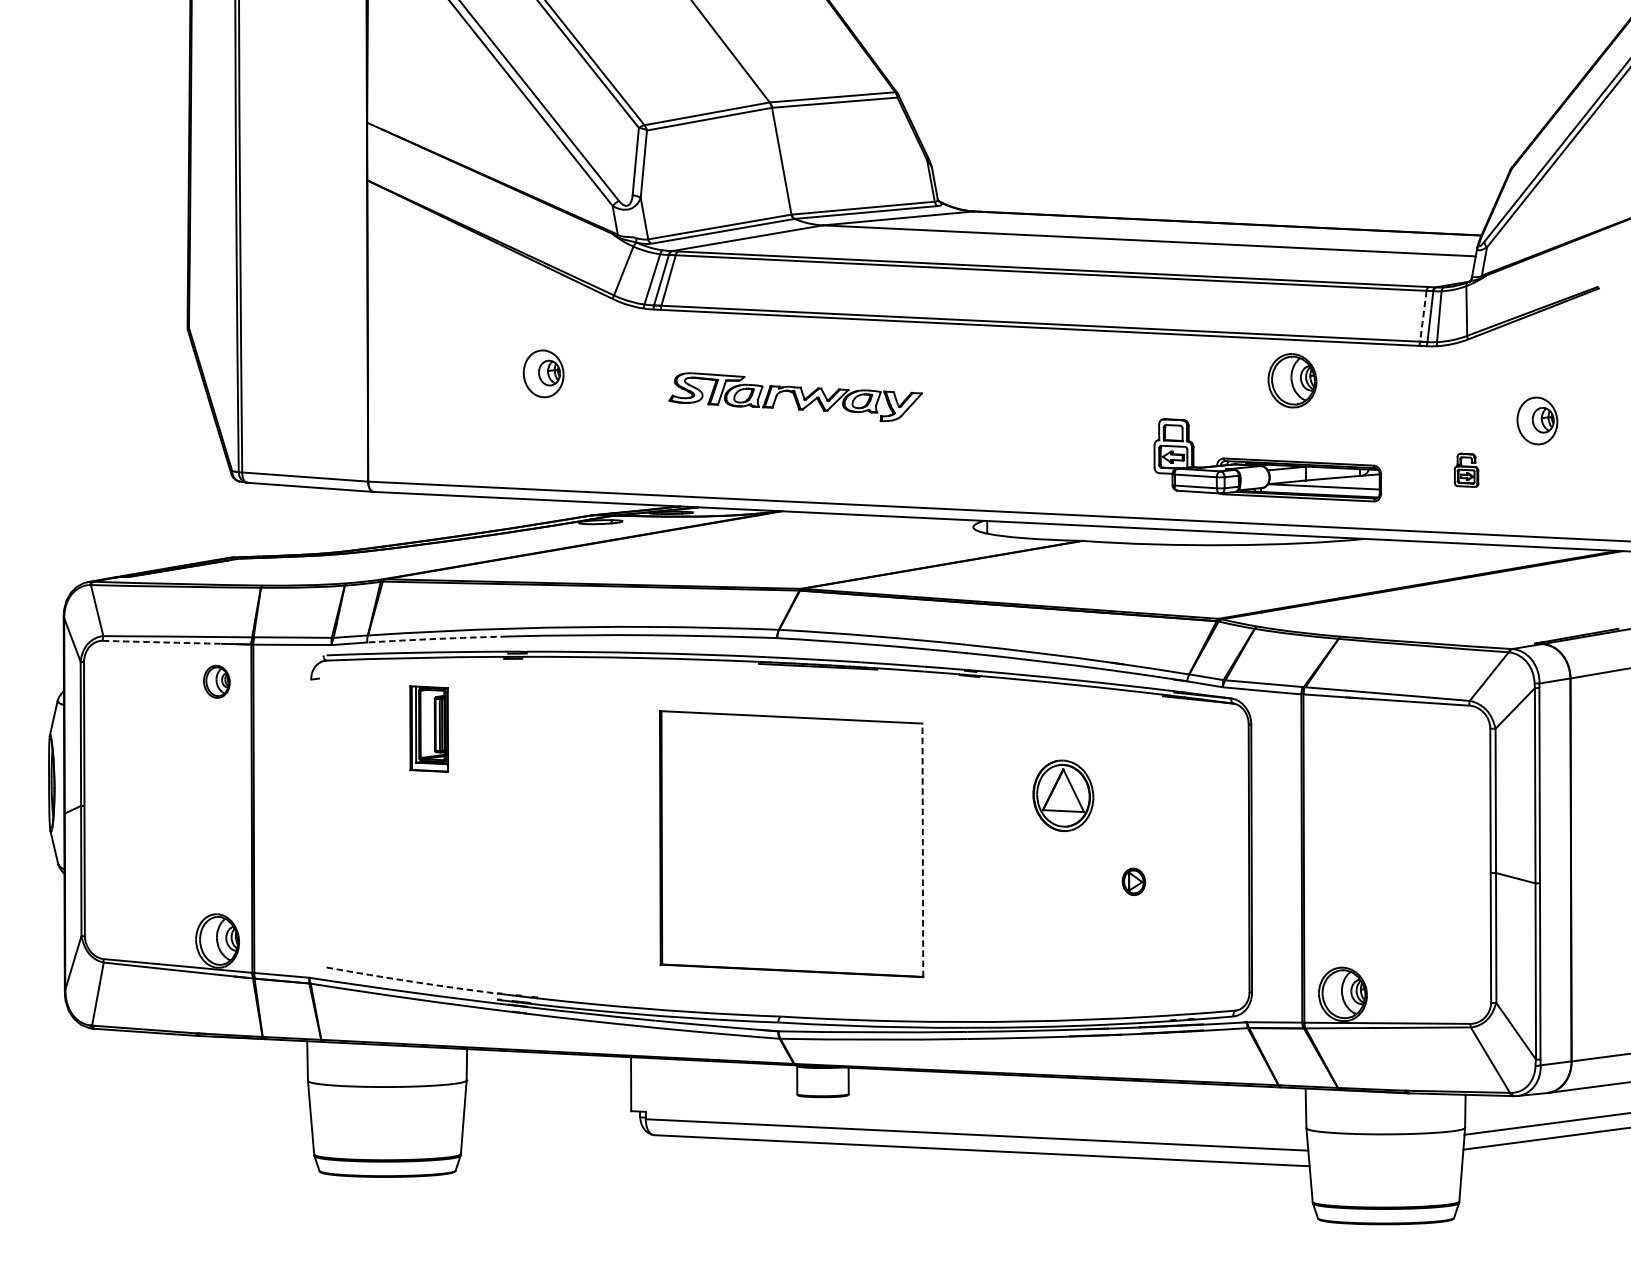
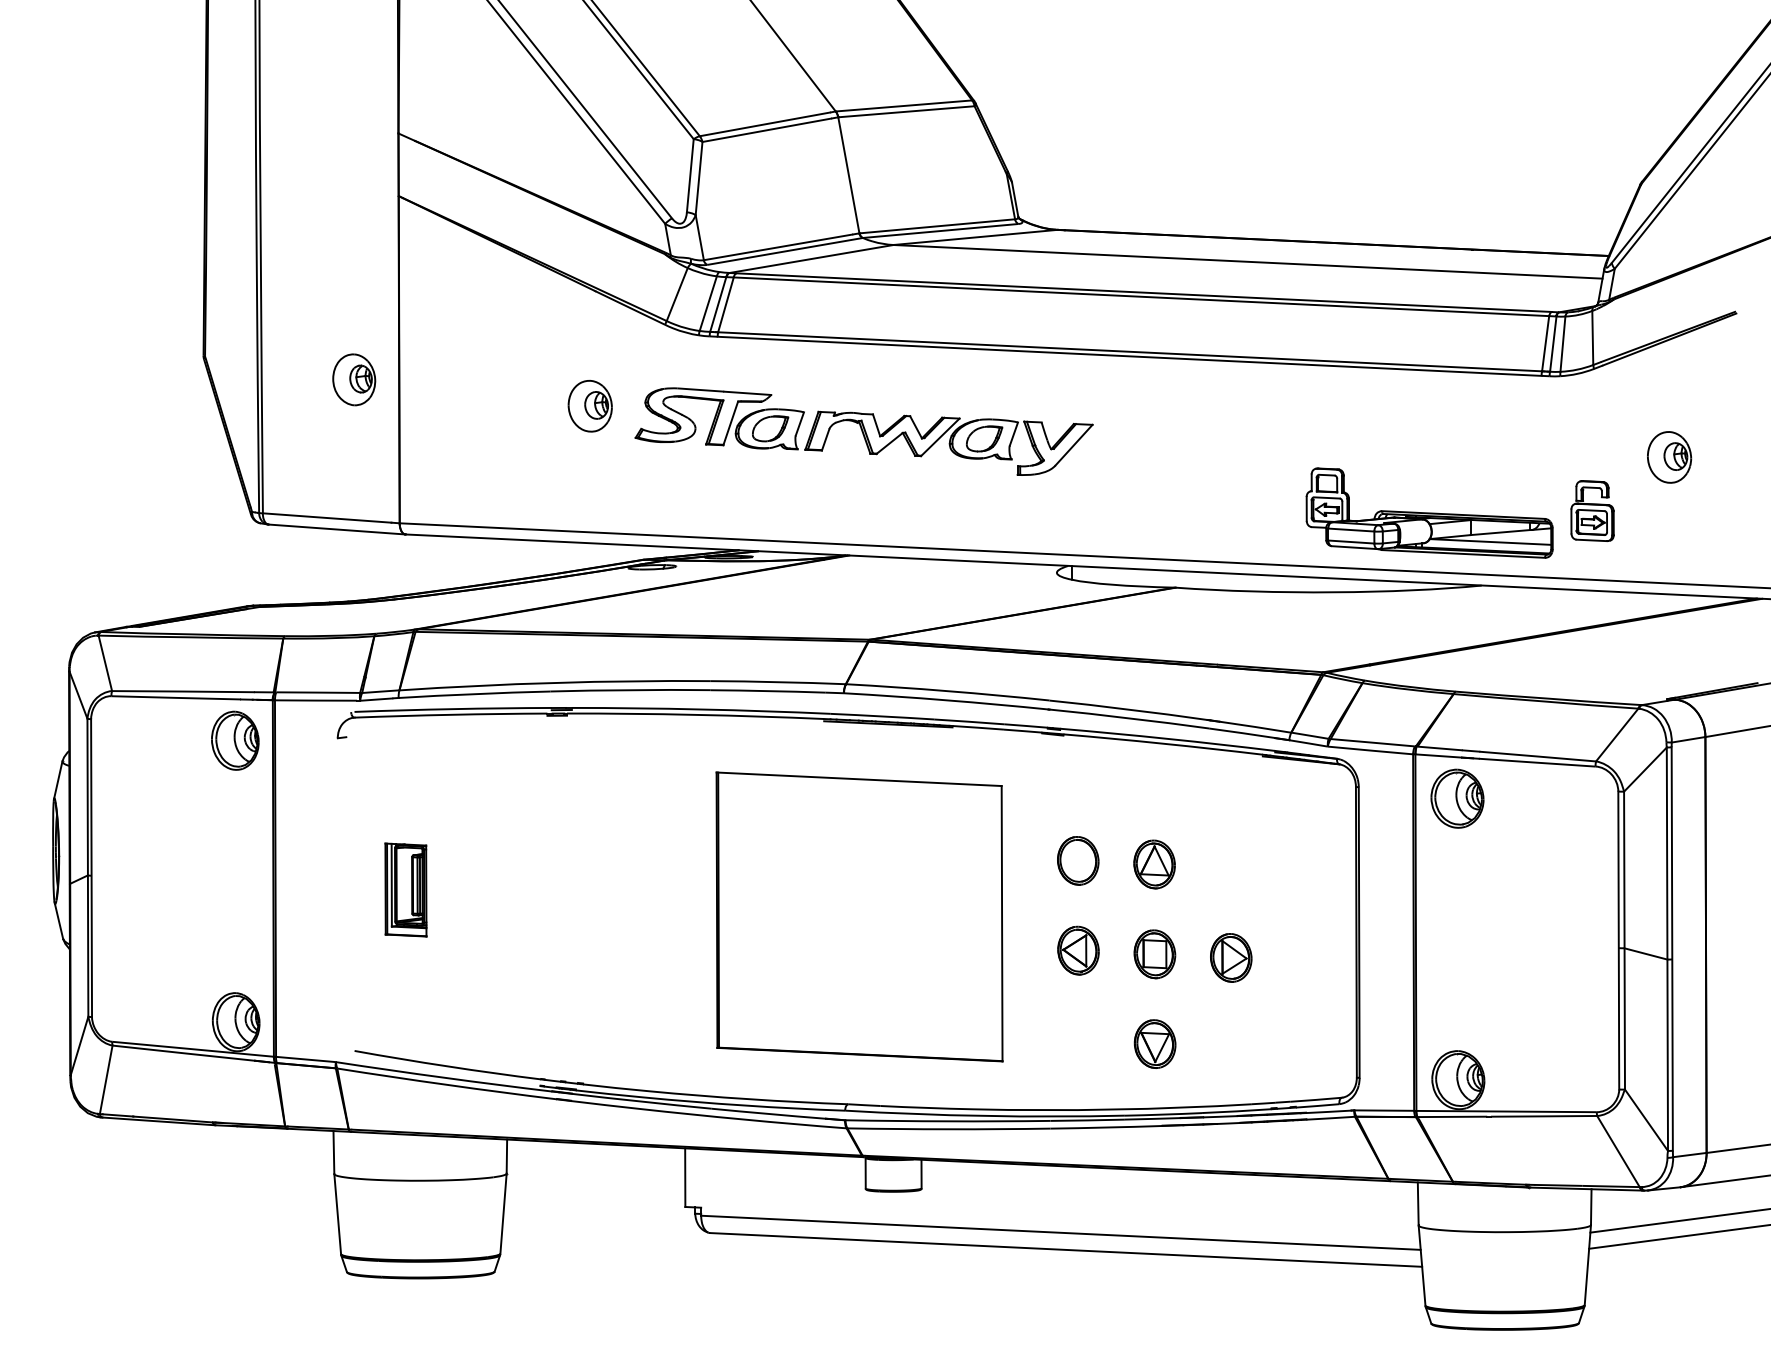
line: (1423, 316) -> (1545, 343), dashed -> solid
part: (326, 349) -> (354, 379), added
part: (1292, 380) -> (1457, 798), moved
part: (795, 397) -> (863, 431), size x1.67
part: (1267, 459) -> (1429, 512), moved
part: (1466, 469) -> (1592, 510), size x1.67
arc: (437, 639) -> (474, 694), dashed -> solid
arc: (162, 642) -> (176, 697), dashed -> solid
part: (216, 681) -> (235, 740), size x1.67
part: (428, 728) -> (405, 889), moved
part: (993, 792) -> (1078, 860), added
part: (1063, 795) -> (1154, 864), size x0.62
line: (923, 850) -> (1002, 923), dashed -> solid
part: (993, 875) -> (1078, 950), added
part: (1063, 878) -> (1154, 954), added
part: (1134, 881) -> (1231, 957), size x1.67
part: (1063, 960) -> (1154, 1043), added
arc: (412, 981) -> (447, 1066), dashed -> solid

